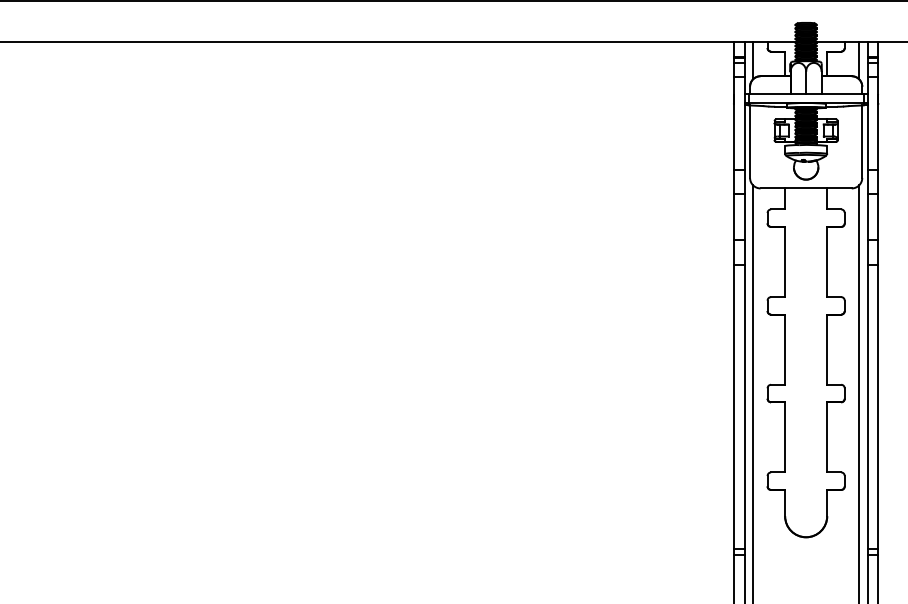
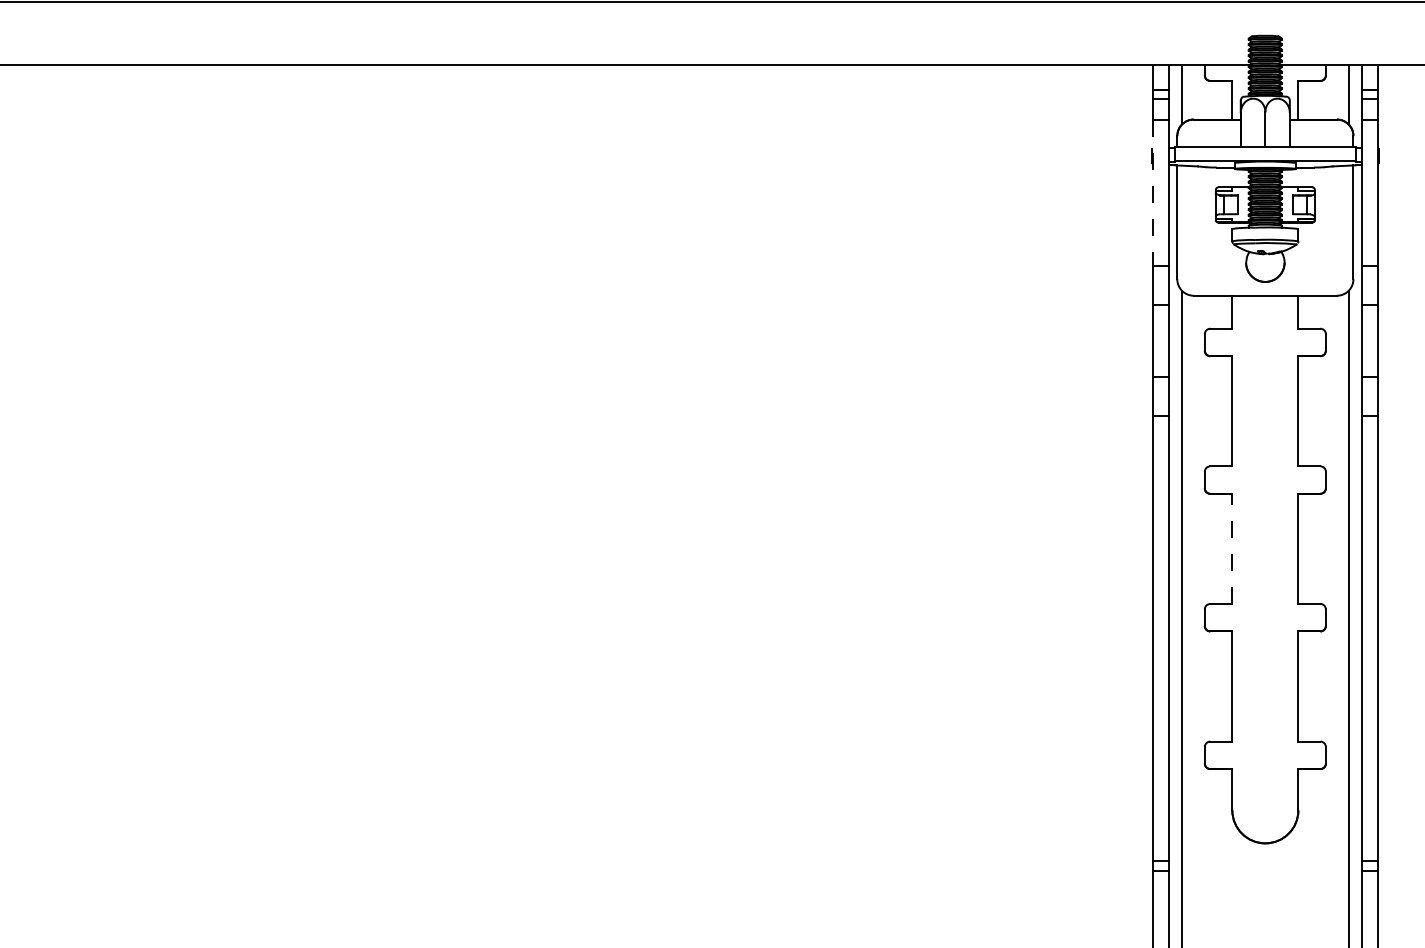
line: (734, 123) -> (1152, 193), solid -> dashed
line: (785, 349) -> (1232, 548), solid -> dashed

